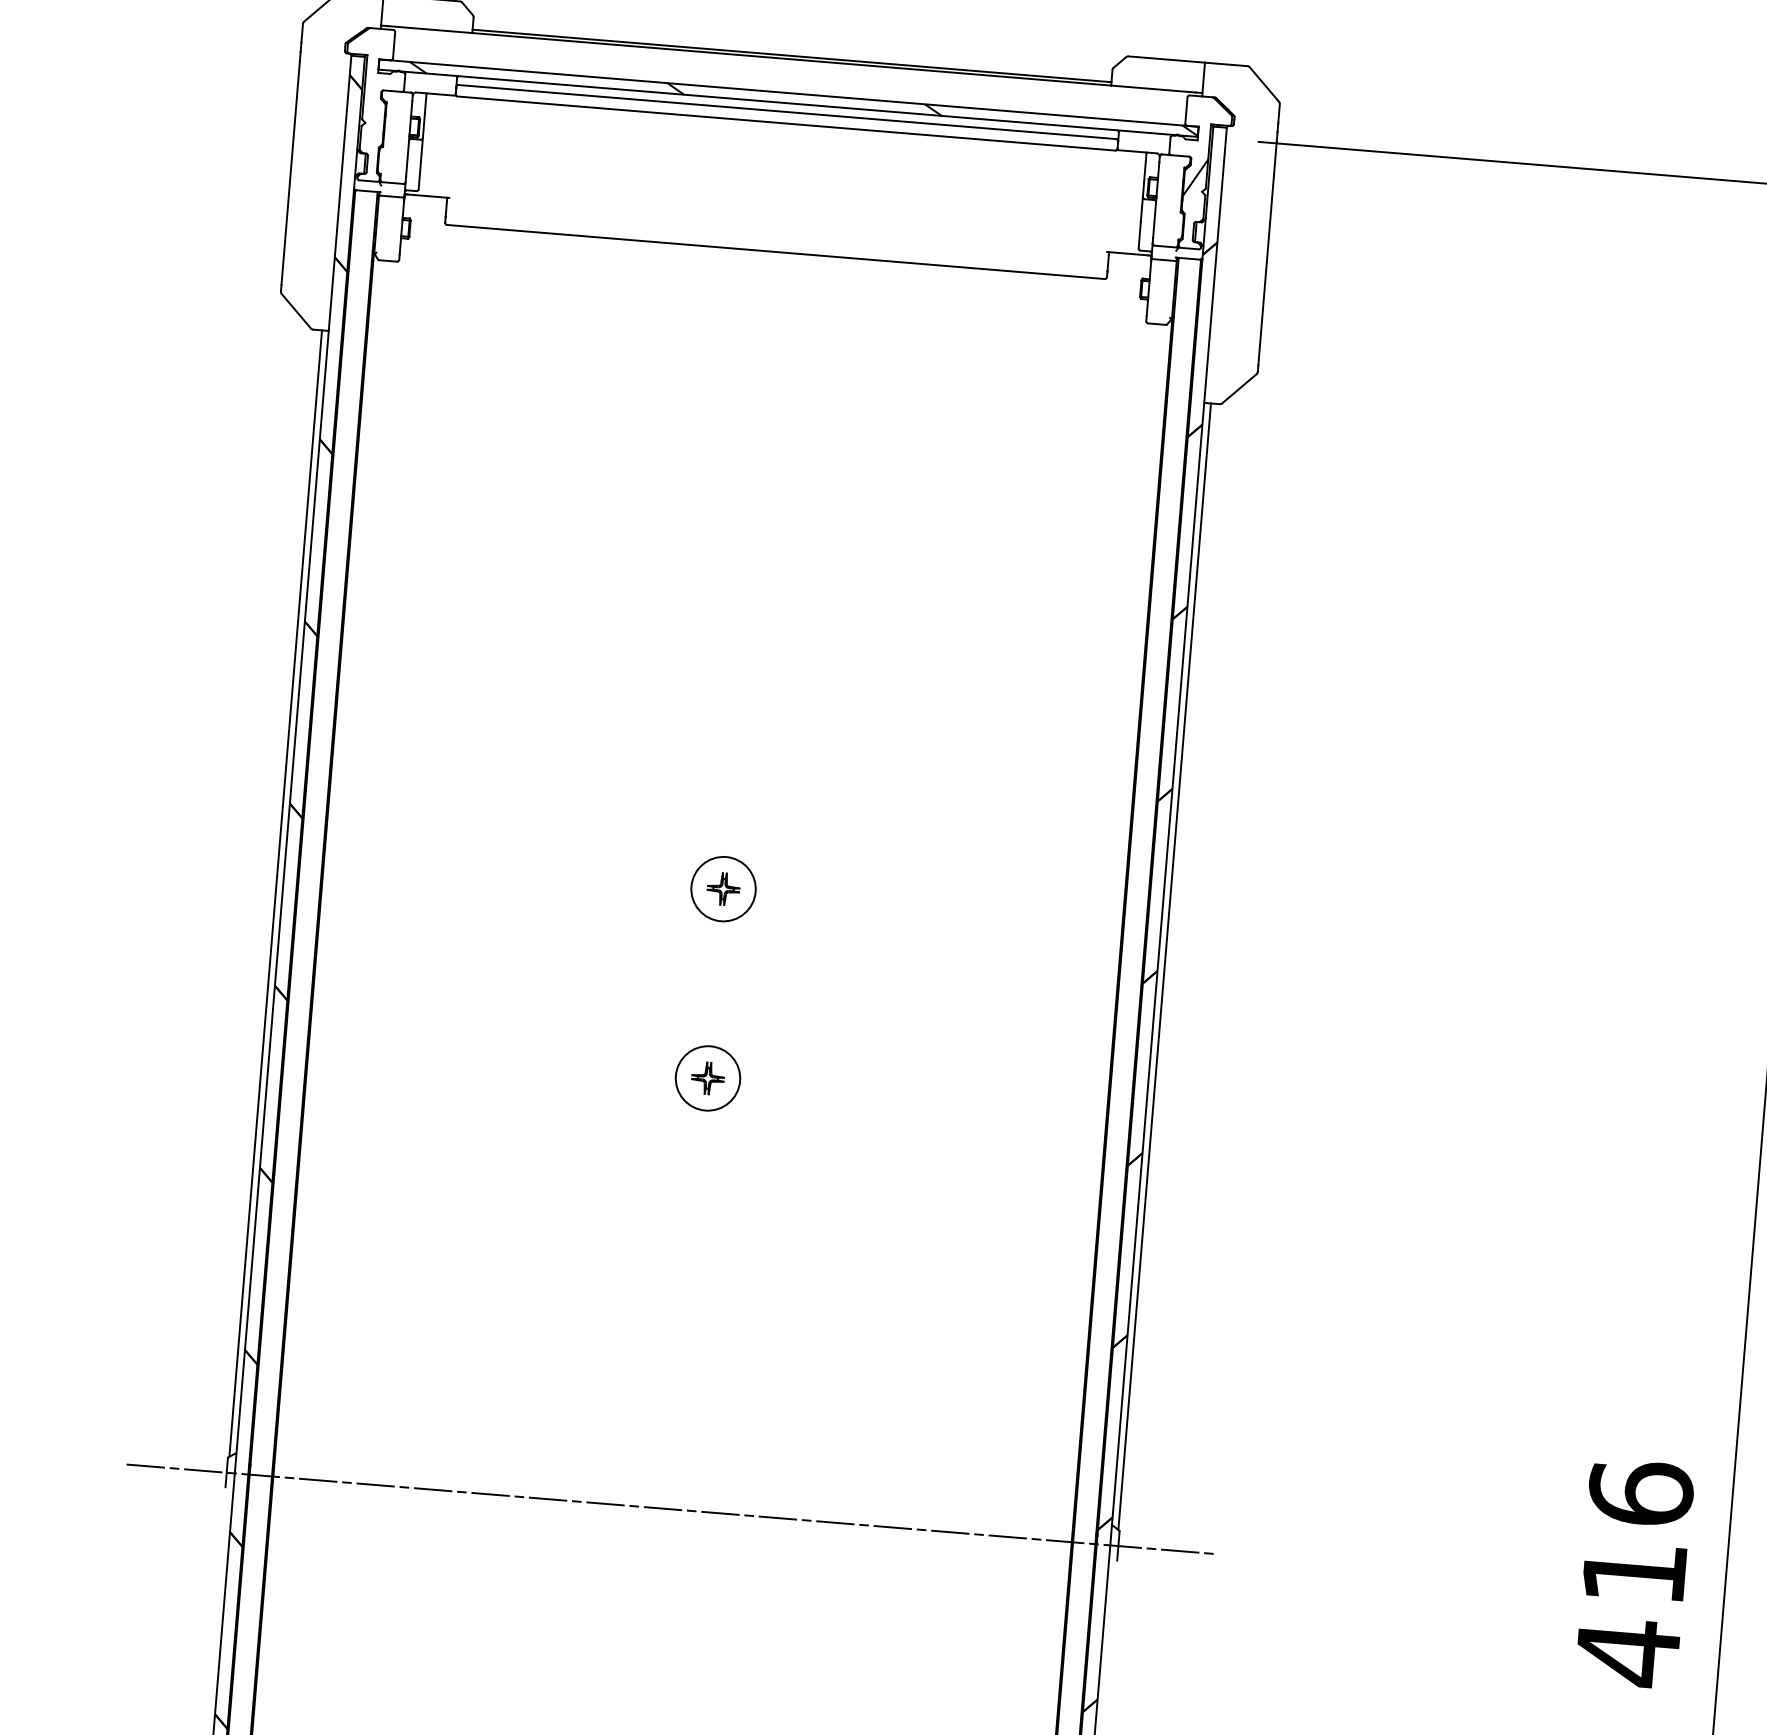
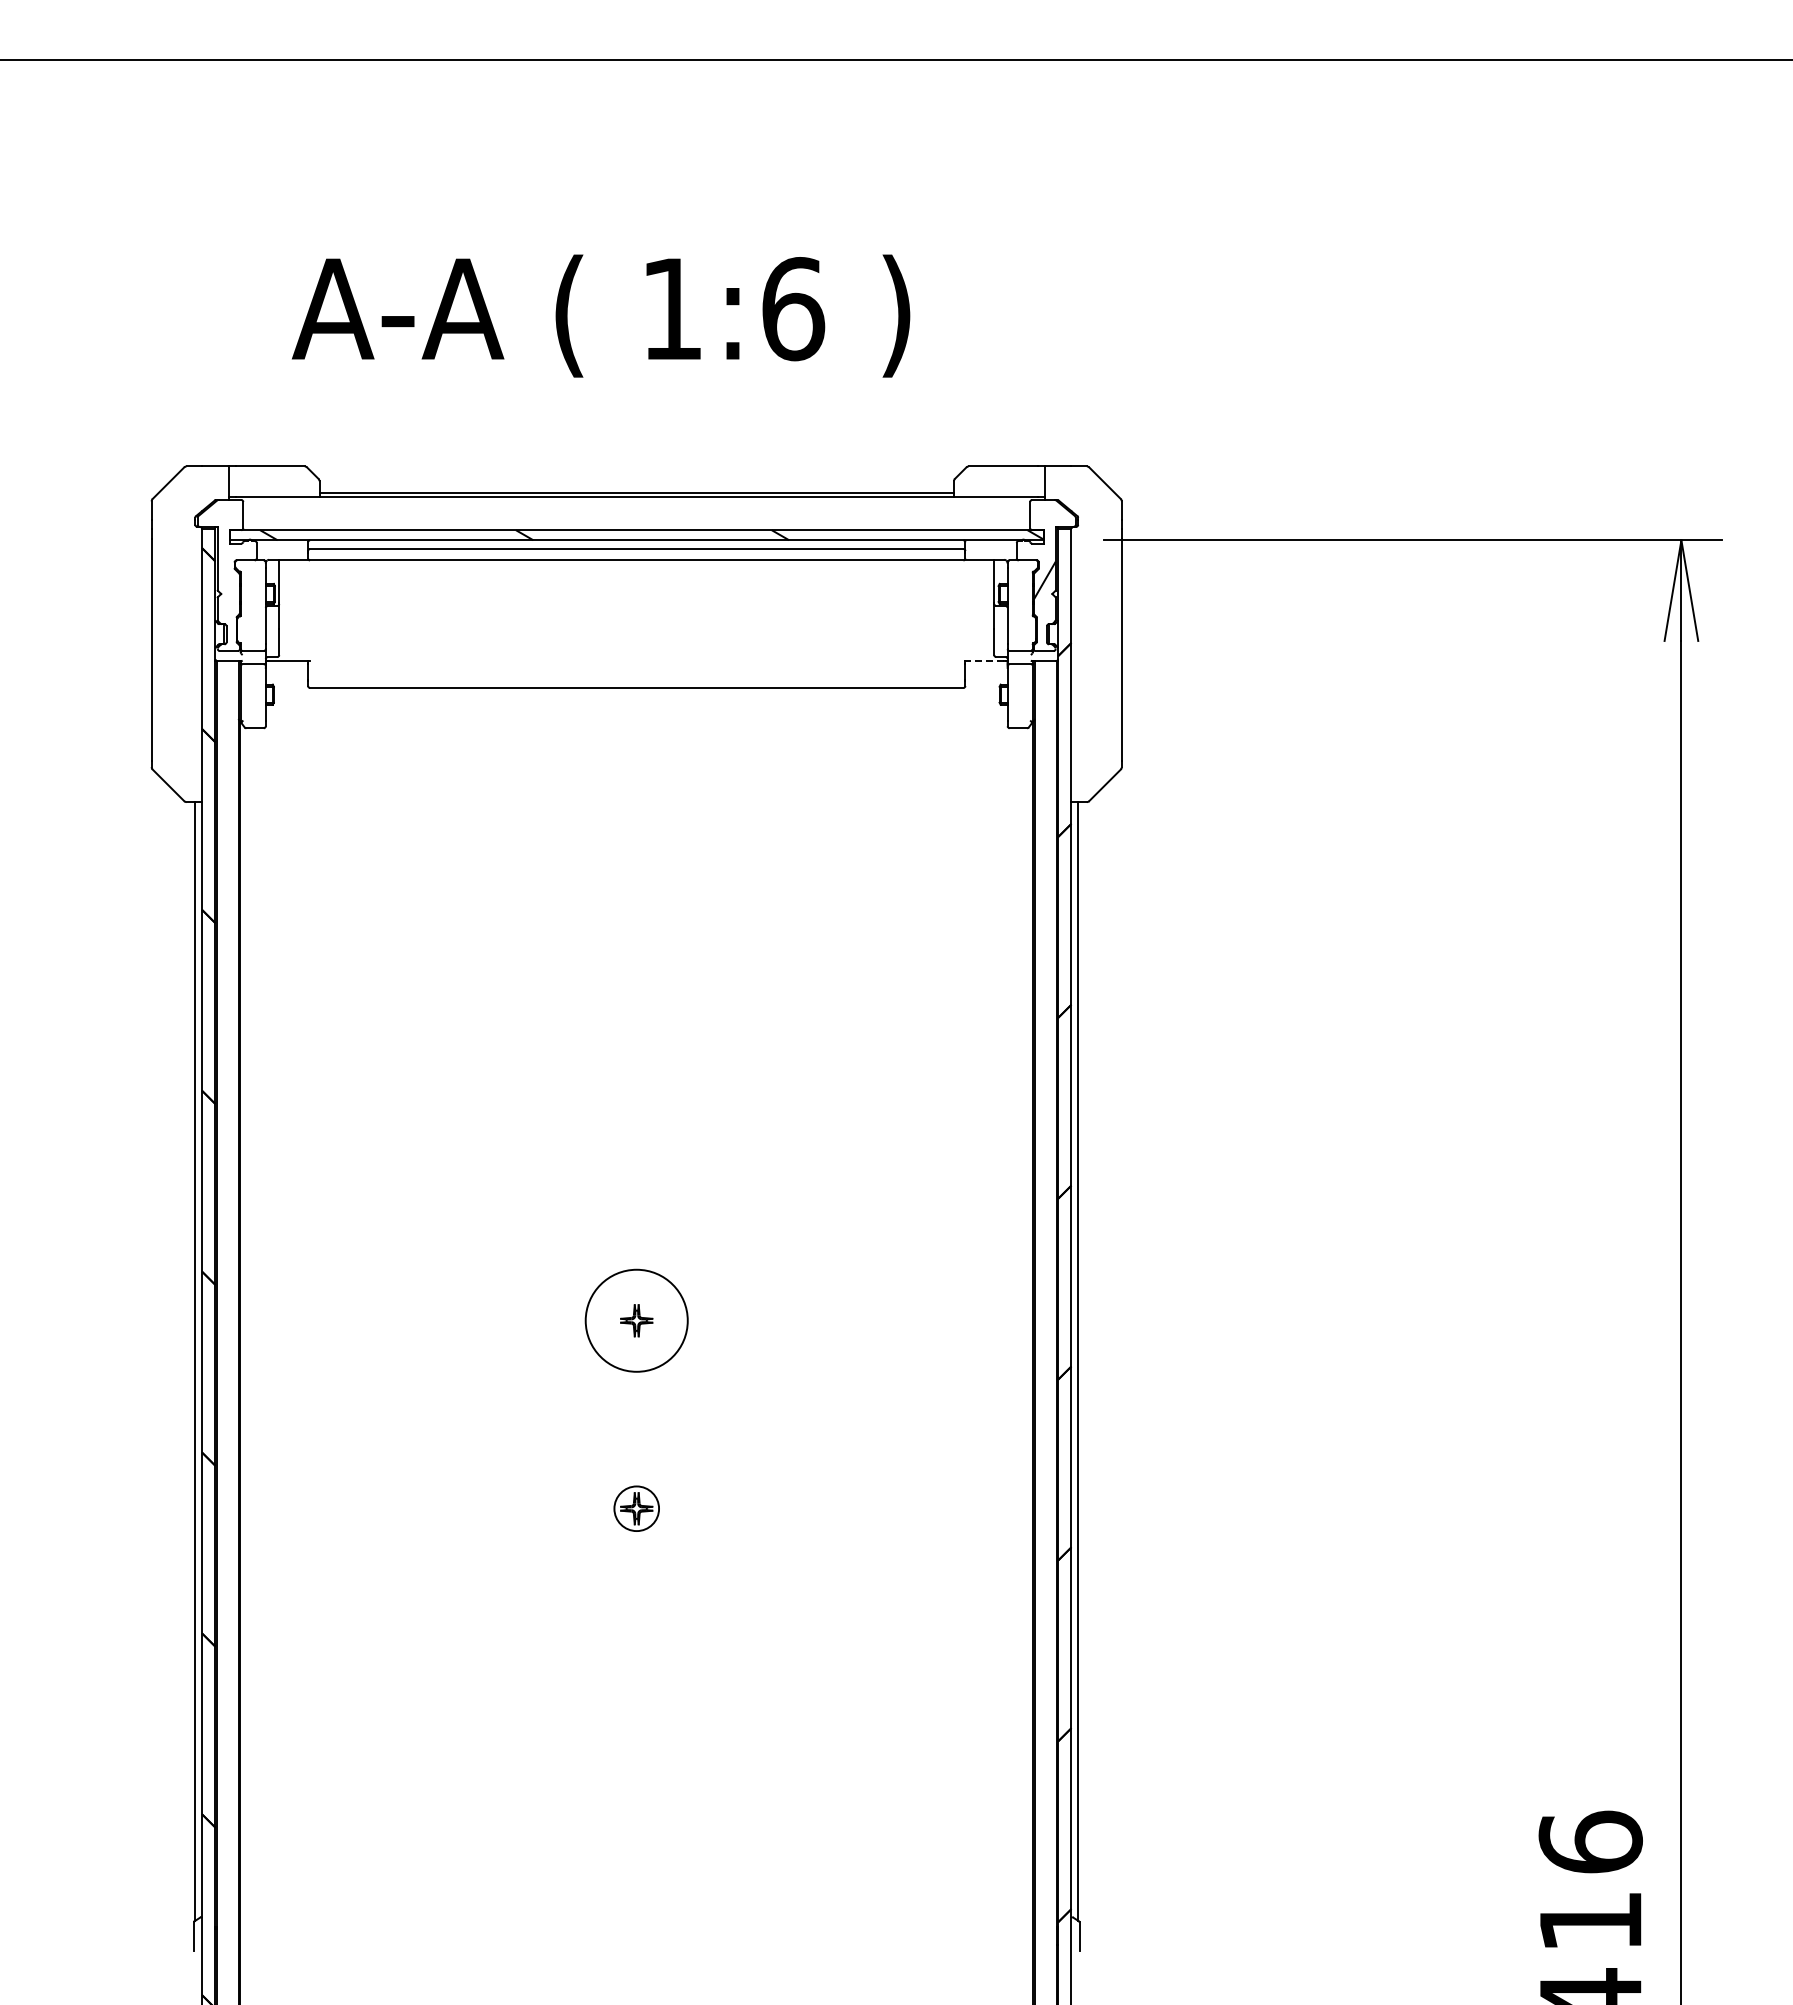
line: (1127, 254) -> (983, 661), solid -> dashed
circle: (723, 888) -> (636, 1320), size x1.6
circle: (707, 1078) -> (636, 1508), size x0.7
line: (672, 1509) -> (636, 1936), removed

